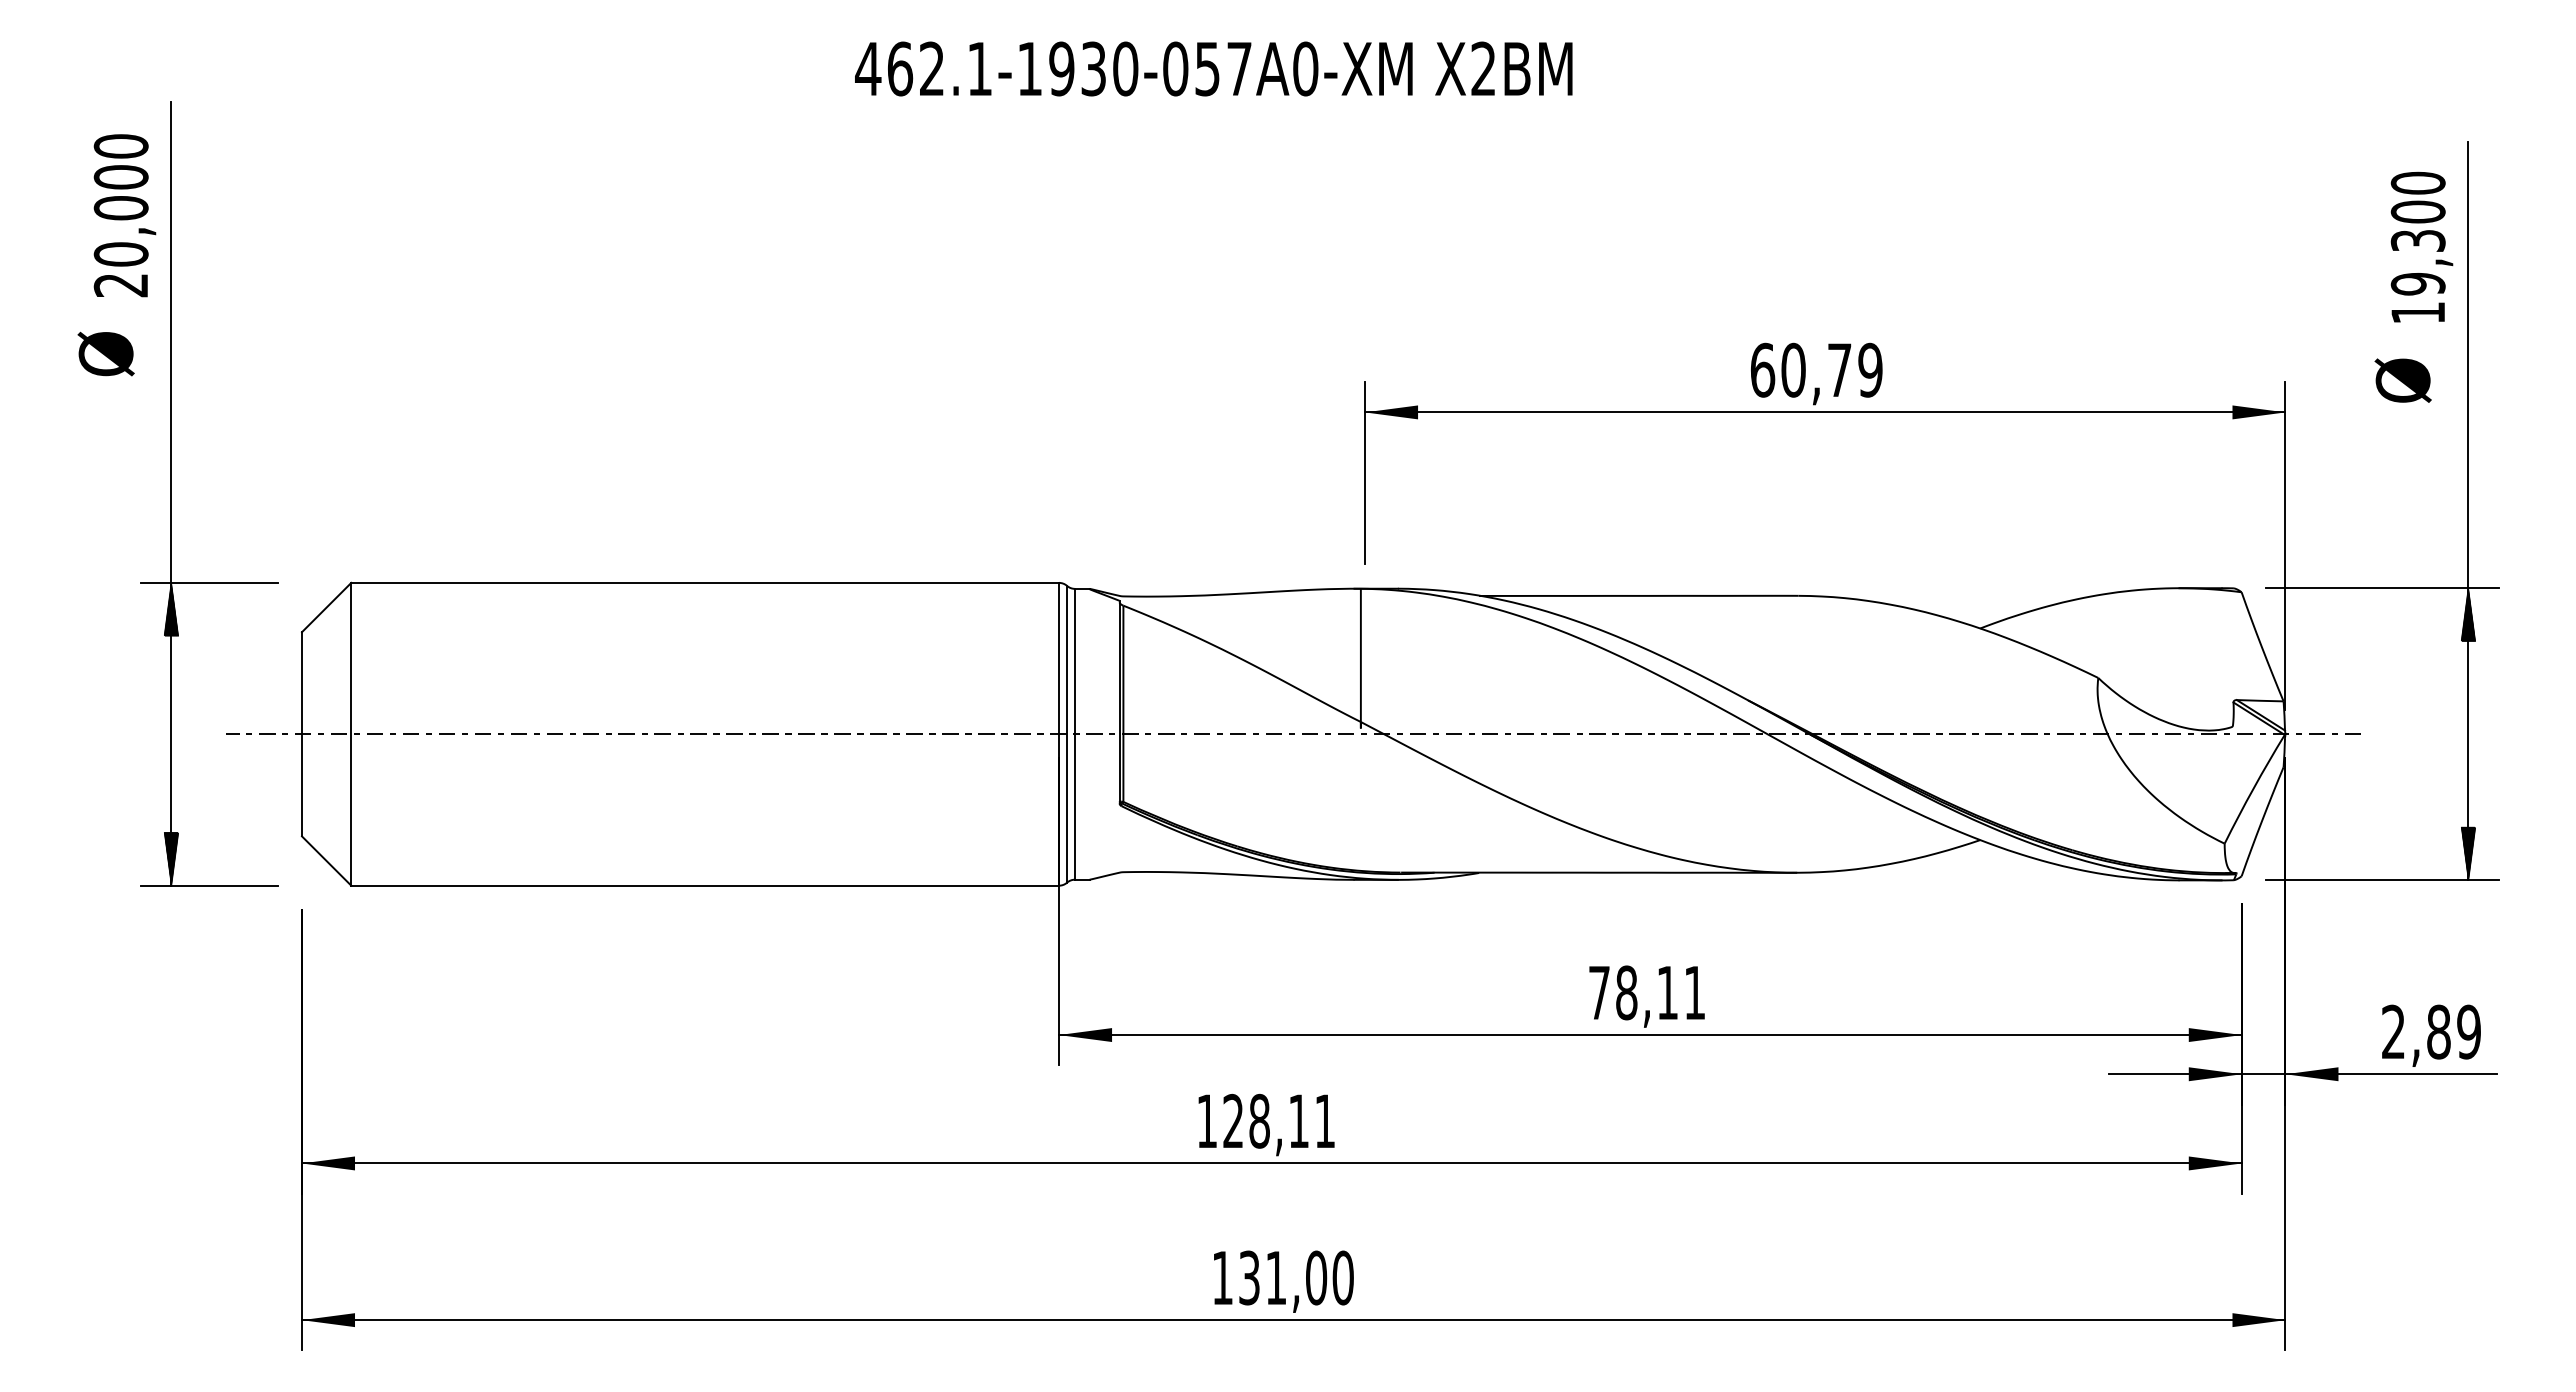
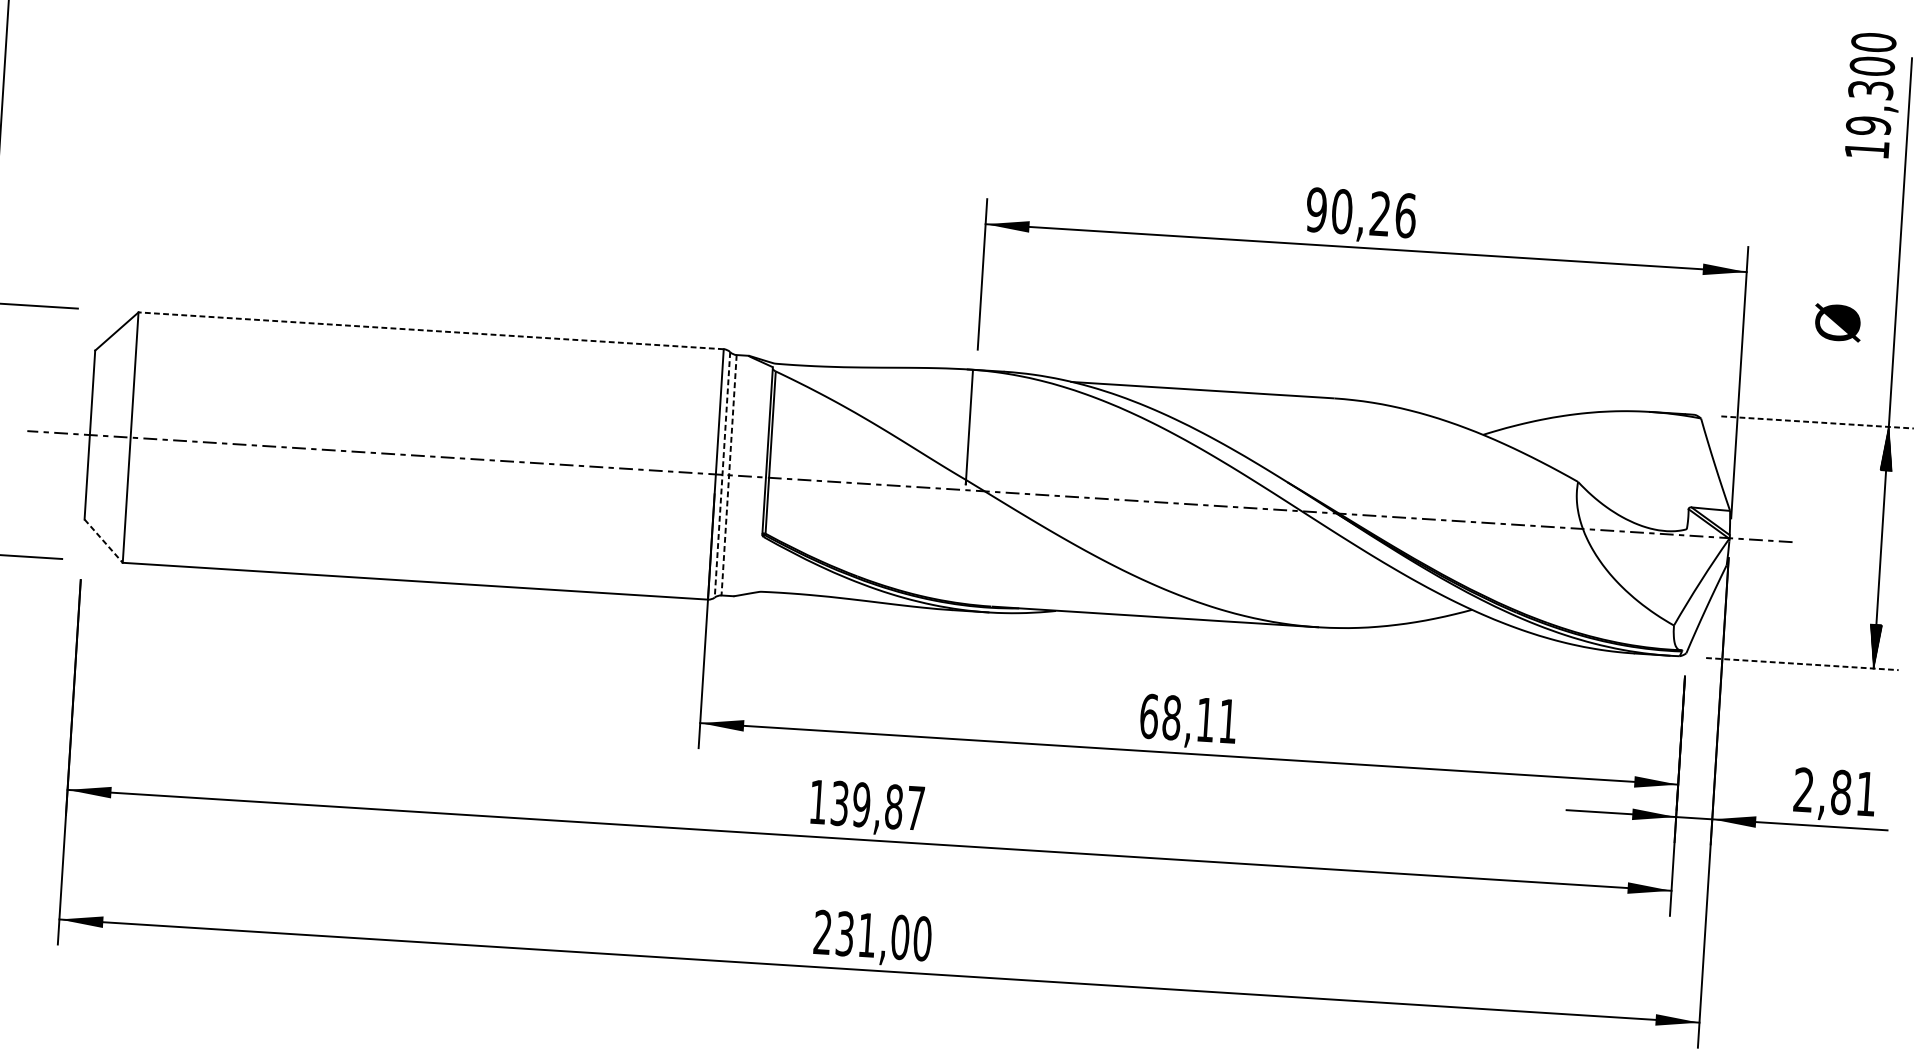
text: (2421, 246) -> (1873, 94), moved
text: (1816, 369) -> (1361, 212), 60,79 -> 90,26
text: (2402, 380) -> (1837, 322), moved
line: (705, 582) -> (431, 330), solid -> dashed
line: (2382, 588) -> (1817, 422), solid -> dashed
line: (1067, 734) -> (722, 475), solid -> dashed
line: (1075, 734) -> (729, 475), solid -> dashed
line: (326, 861) -> (103, 541), solid -> dashed
line: (2382, 880) -> (1802, 664), solid -> dashed
text: (1599, 992) -> (1149, 716), 78,11 -> 68,11
text: (2468, 1031) -> (1865, 793), 2,89 -> 2,81
text: (1278, 1120) -> (877, 805), 128,11 -> 139,87
text: (1222, 1277) -> (822, 932), 131,00 -> 231,00

